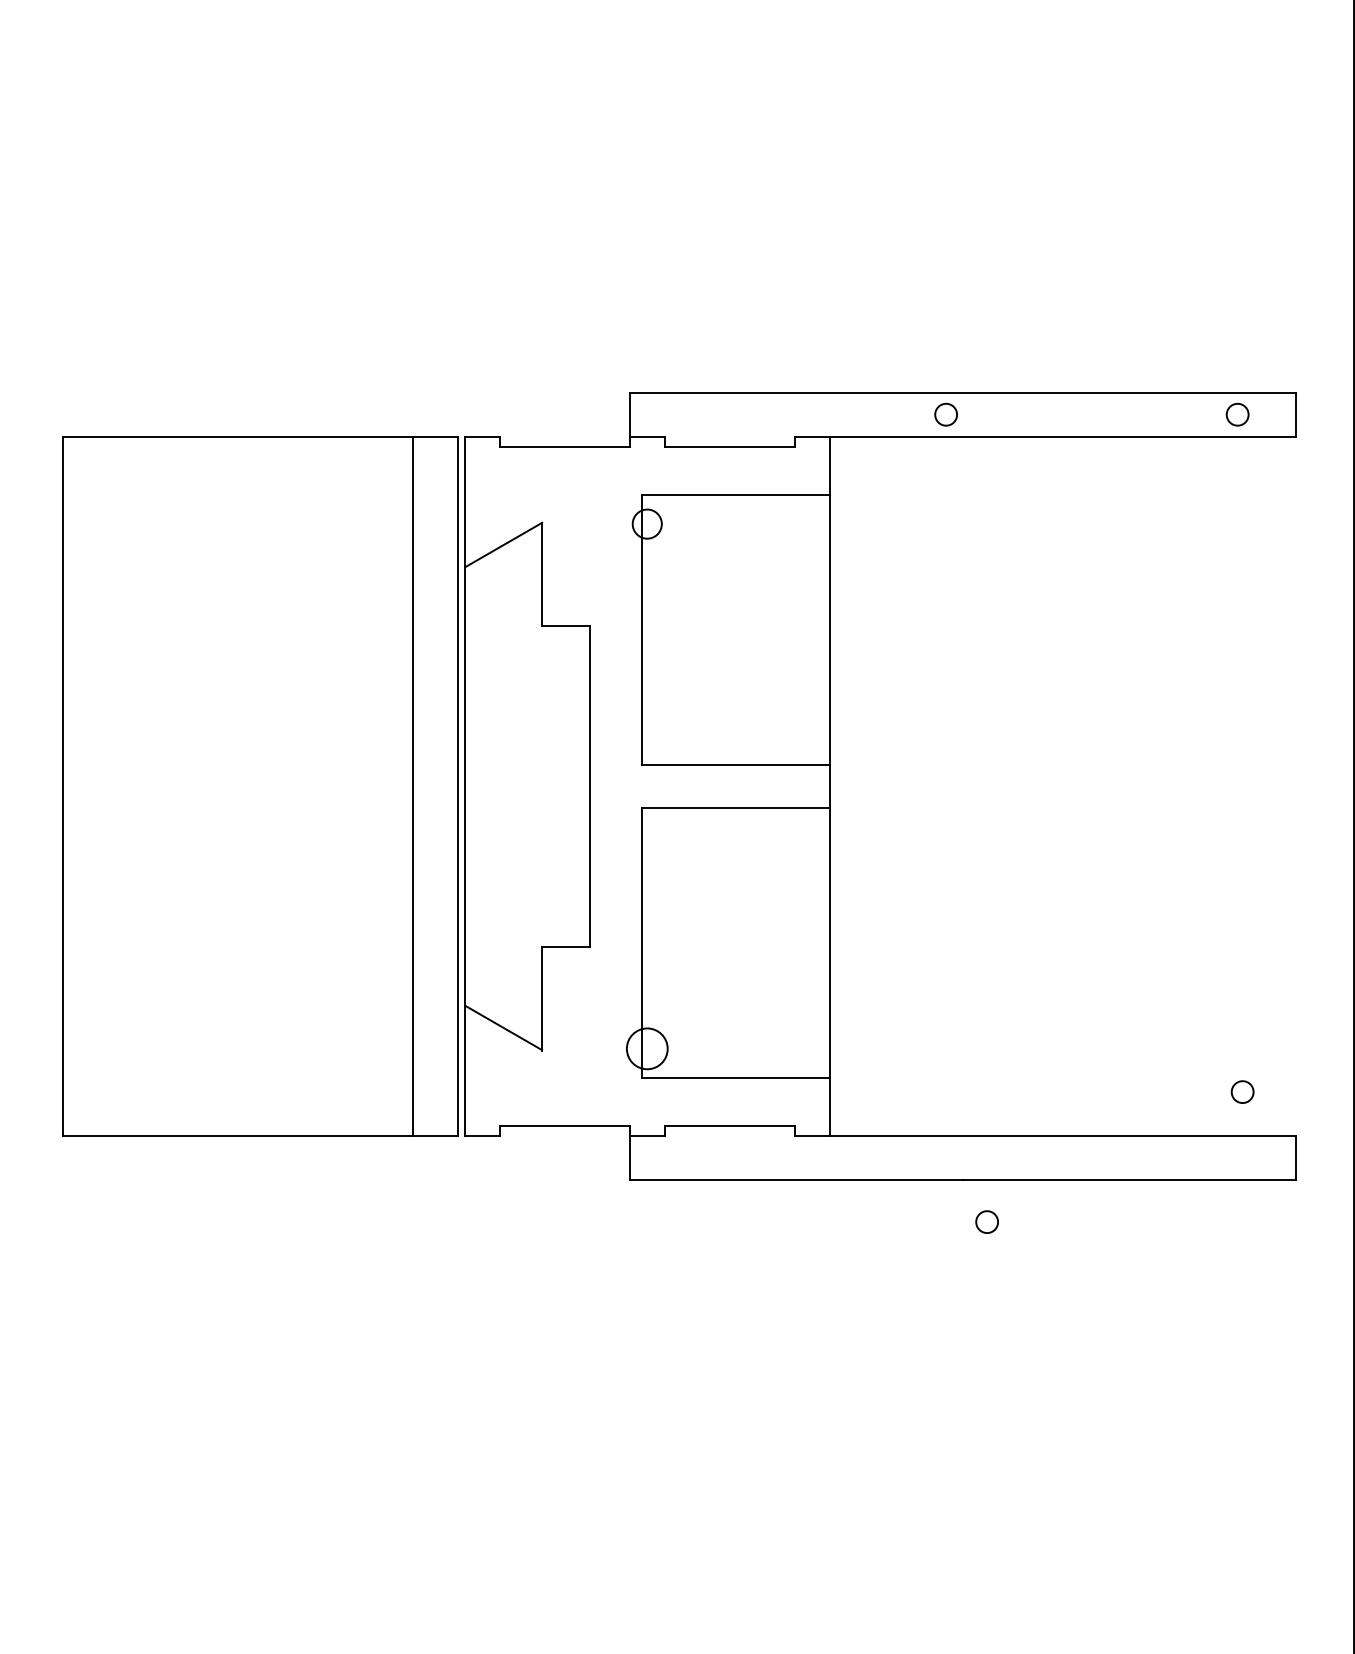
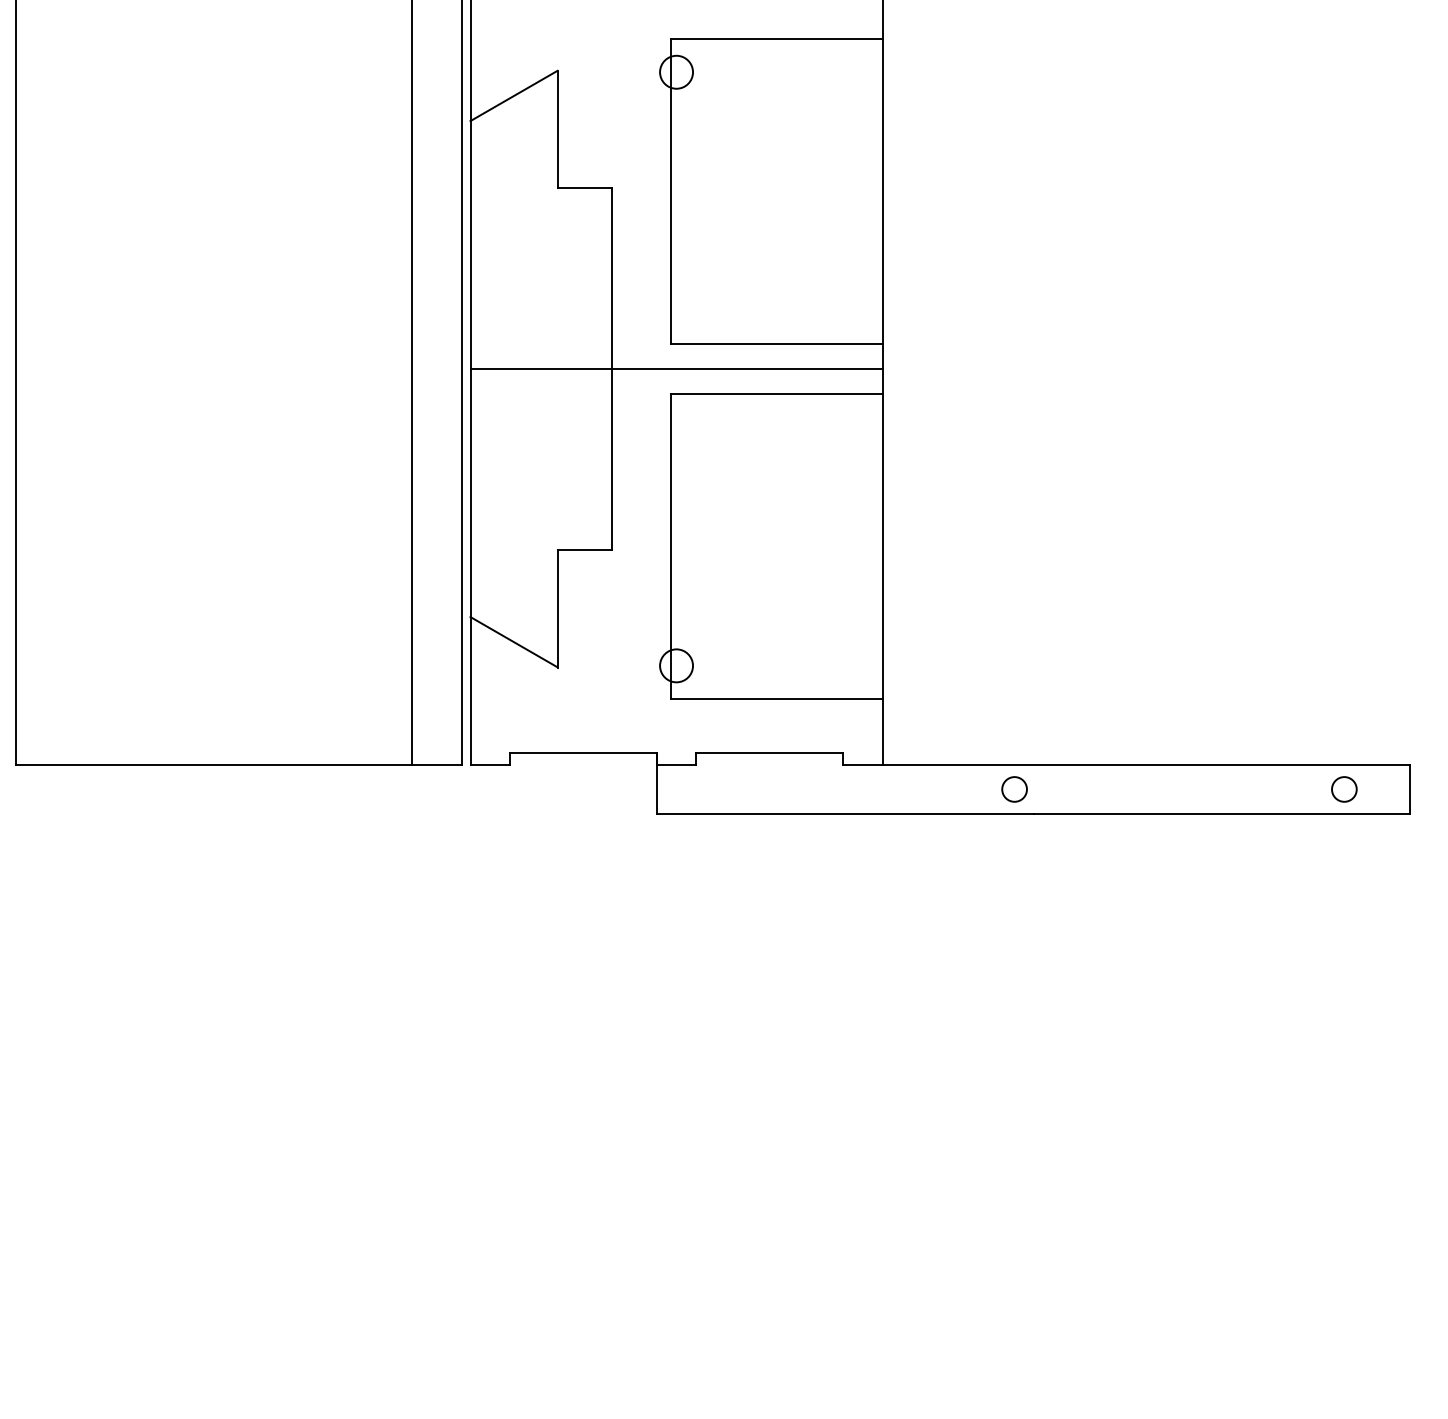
line: (647, 786) -> (676, 369), added
circle: (646, 1048) -> (675, 665), size x0.71
circle: (1242, 1091) -> (1344, 788), moved
circle: (986, 1221) -> (1013, 788), moved

